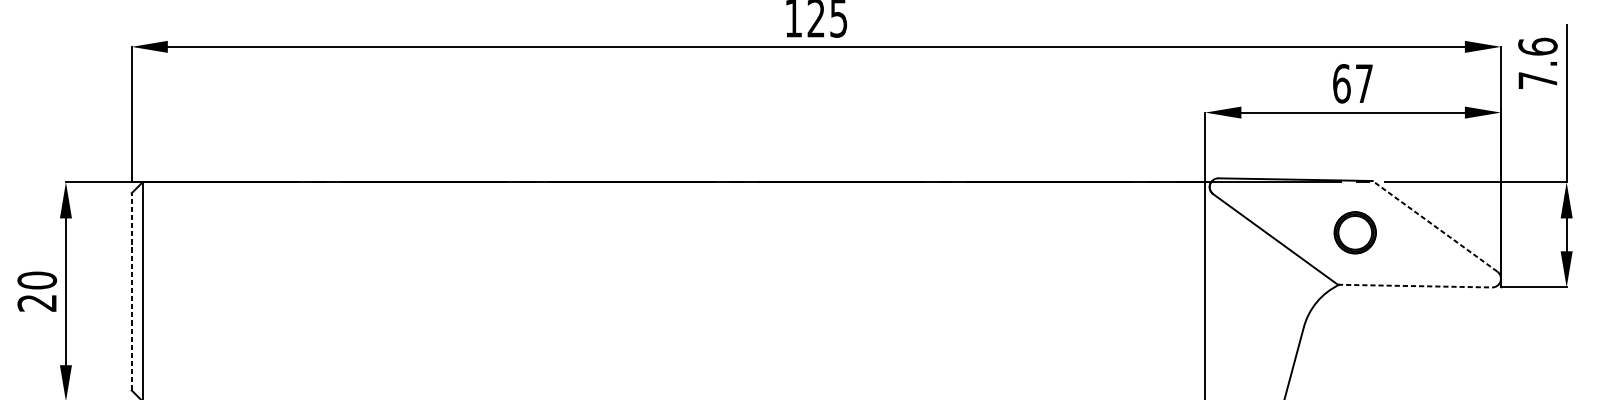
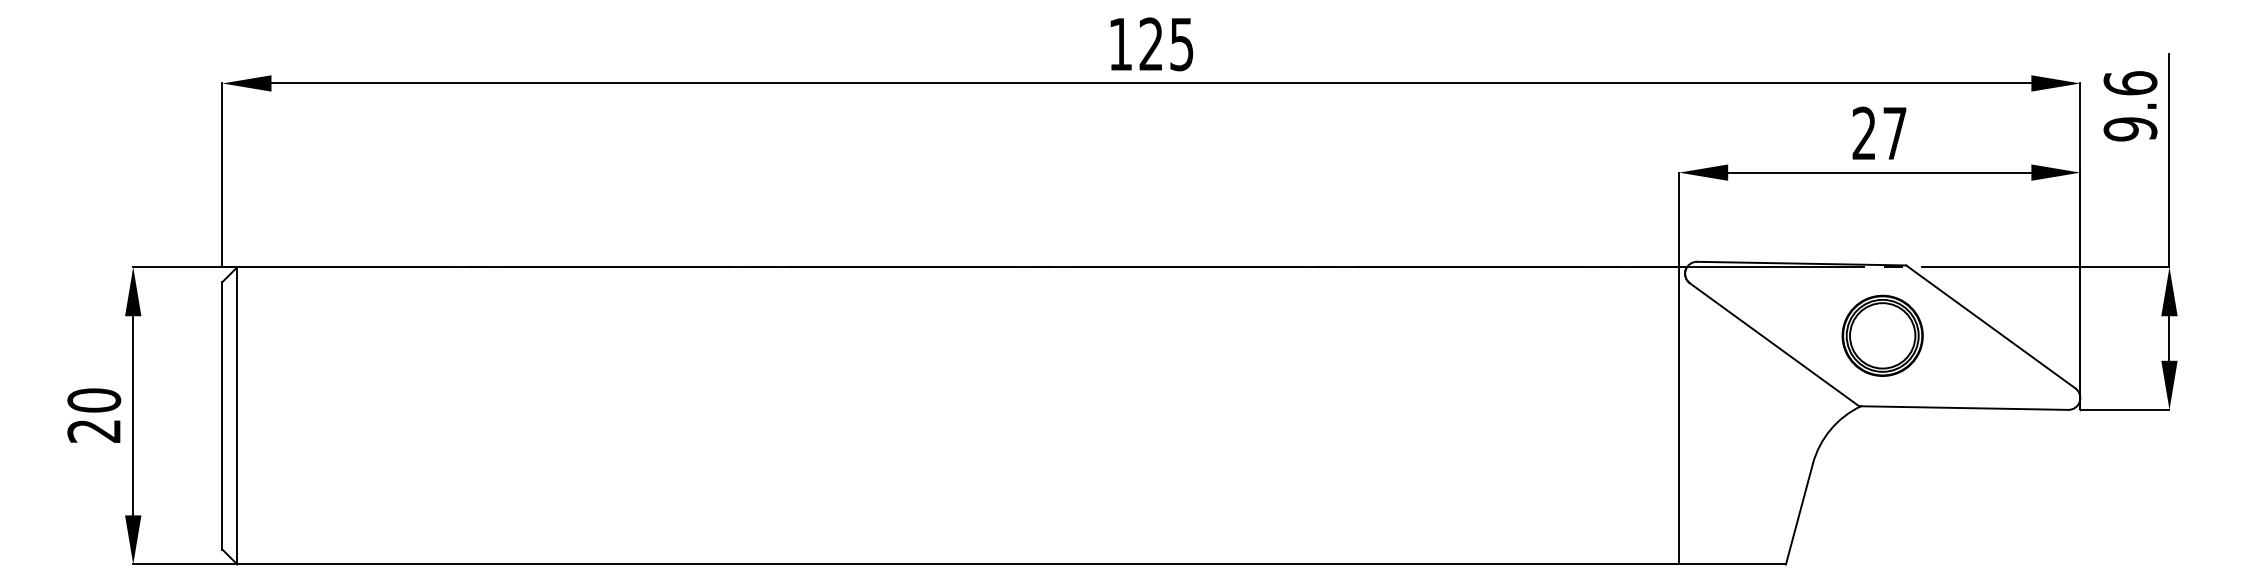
text: (1537, 80) -> (2130, 129), 7.6 -> 9.6
text: (1341, 83) -> (1864, 133), 67 -> 27
line: (1434, 226) -> (1990, 326), dashed -> solid
part: (1355, 232) -> (1882, 335), size x1.43
line: (1414, 286) -> (1963, 408), dashed -> solid
line: (131, 291) -> (222, 415), dashed -> solid

